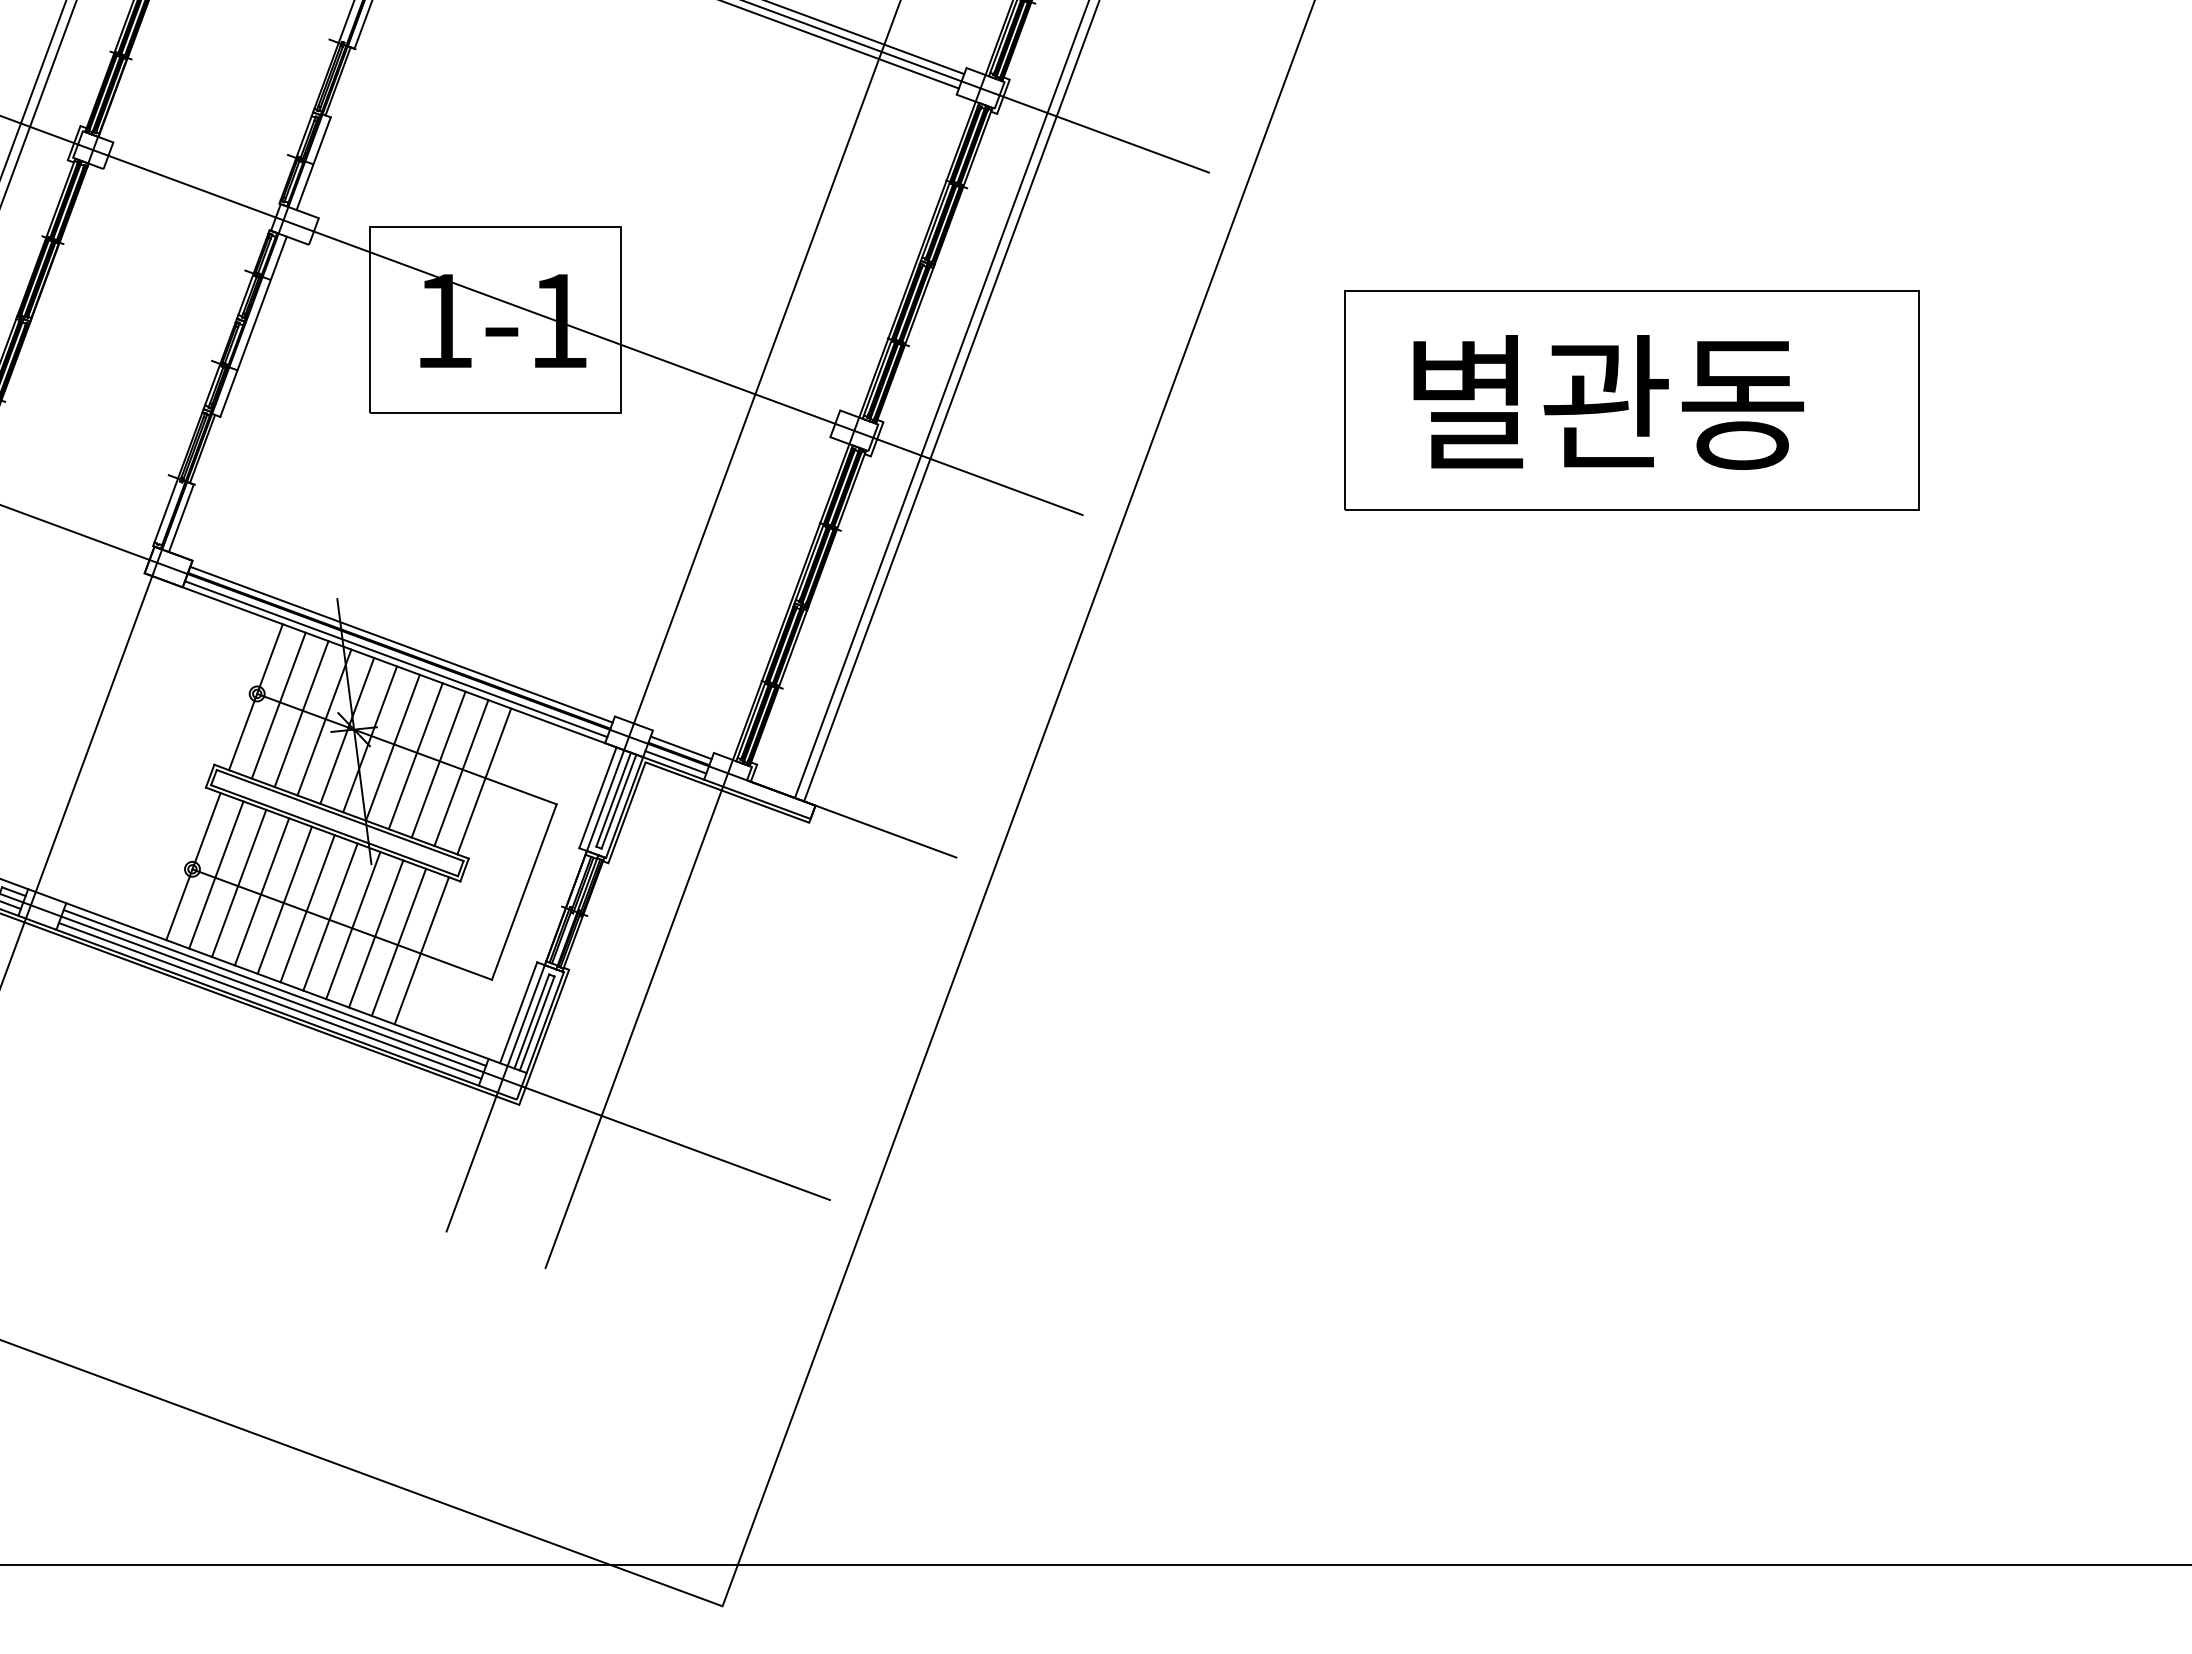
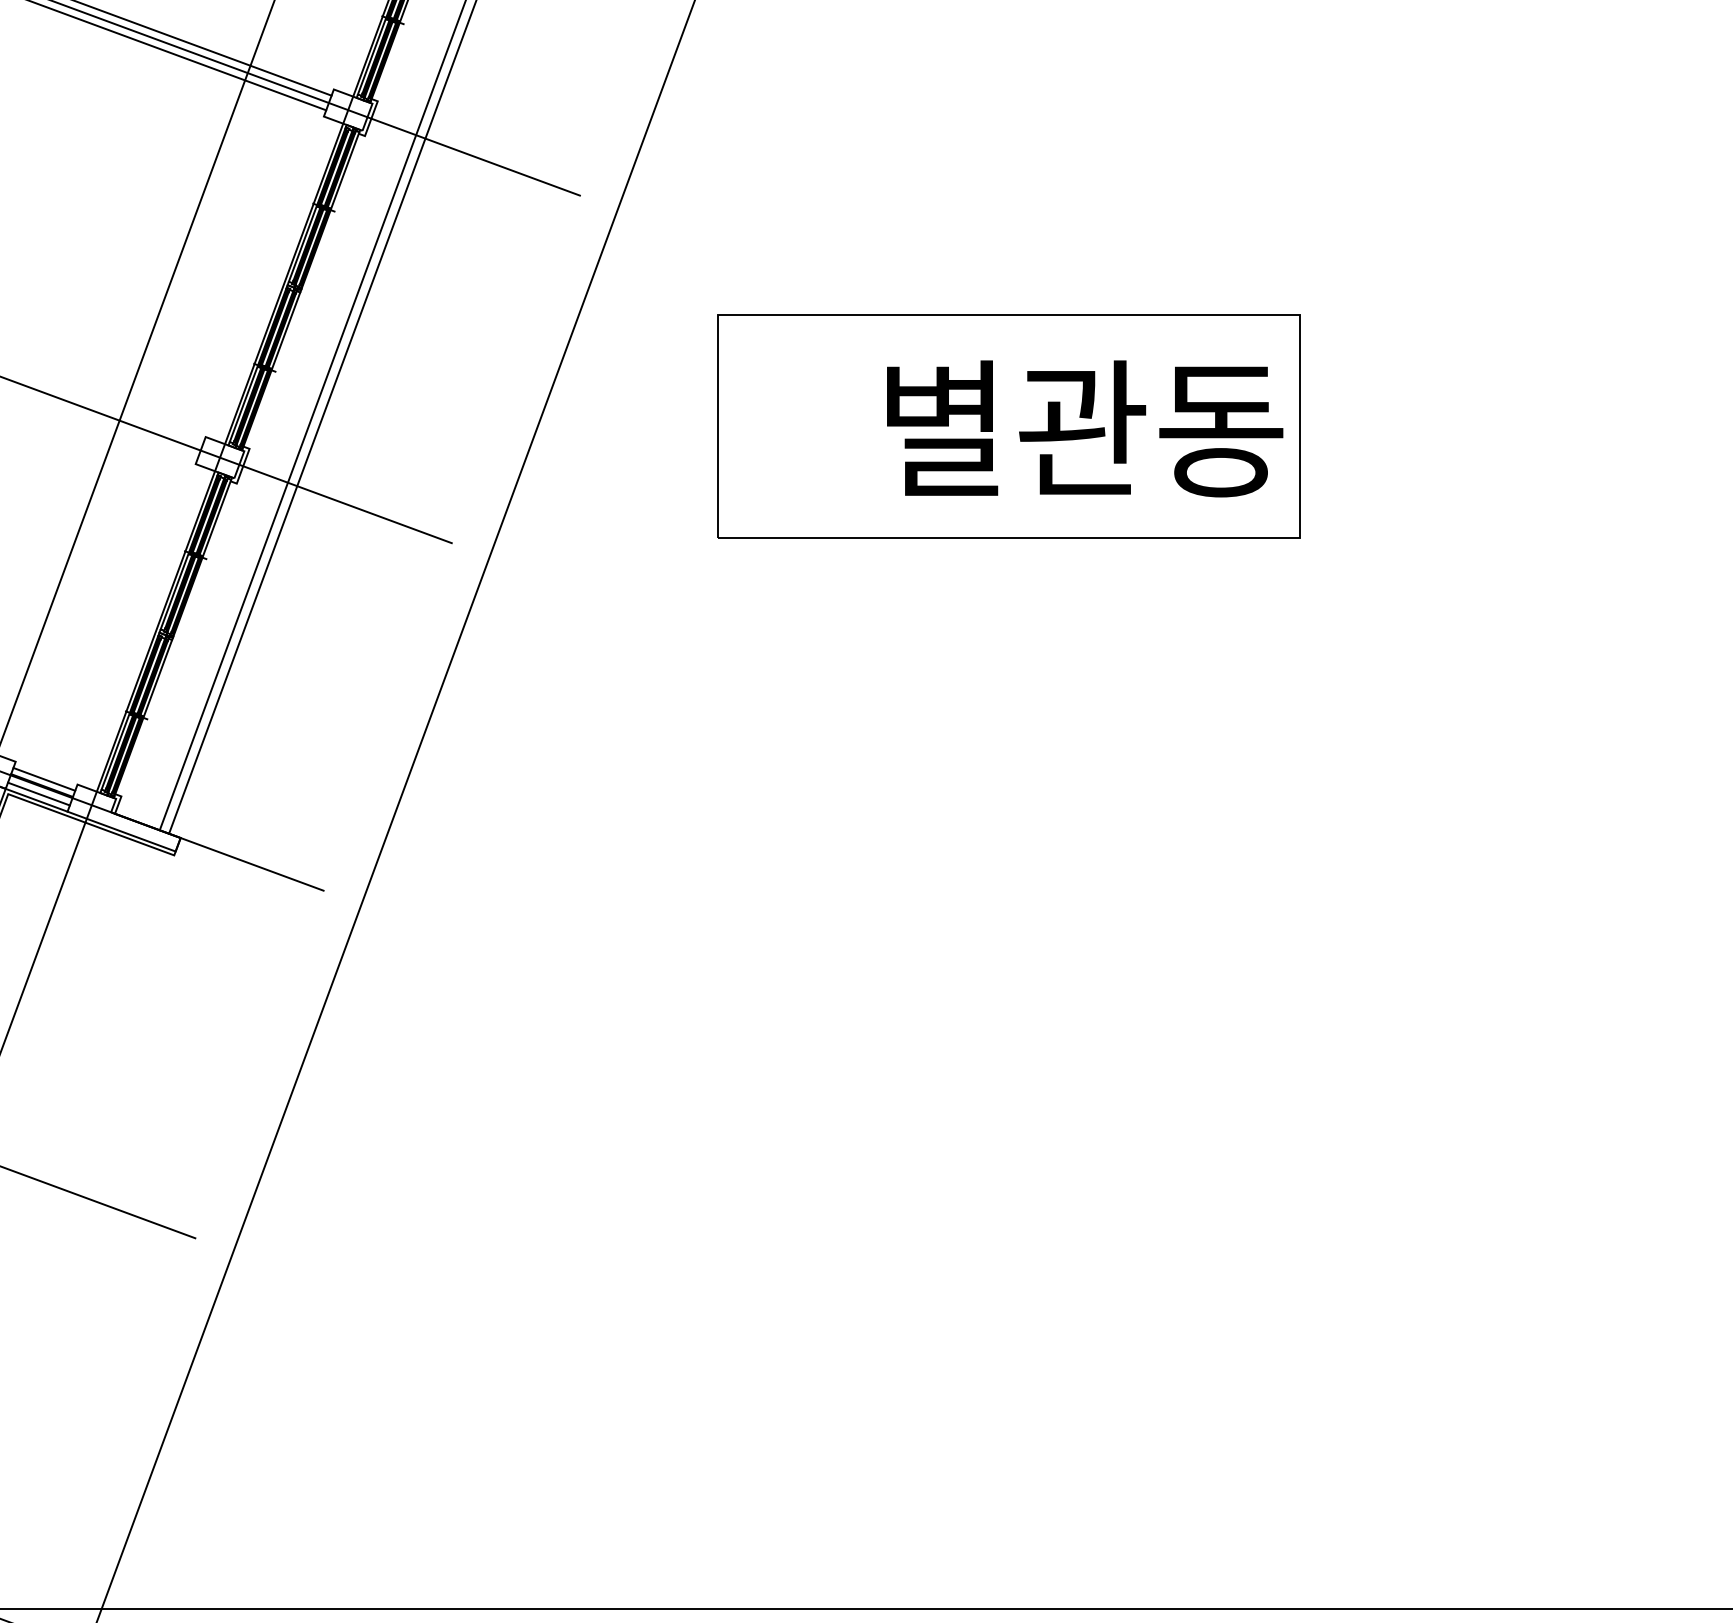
text: (1608, 402) -> (1084, 428), moved

